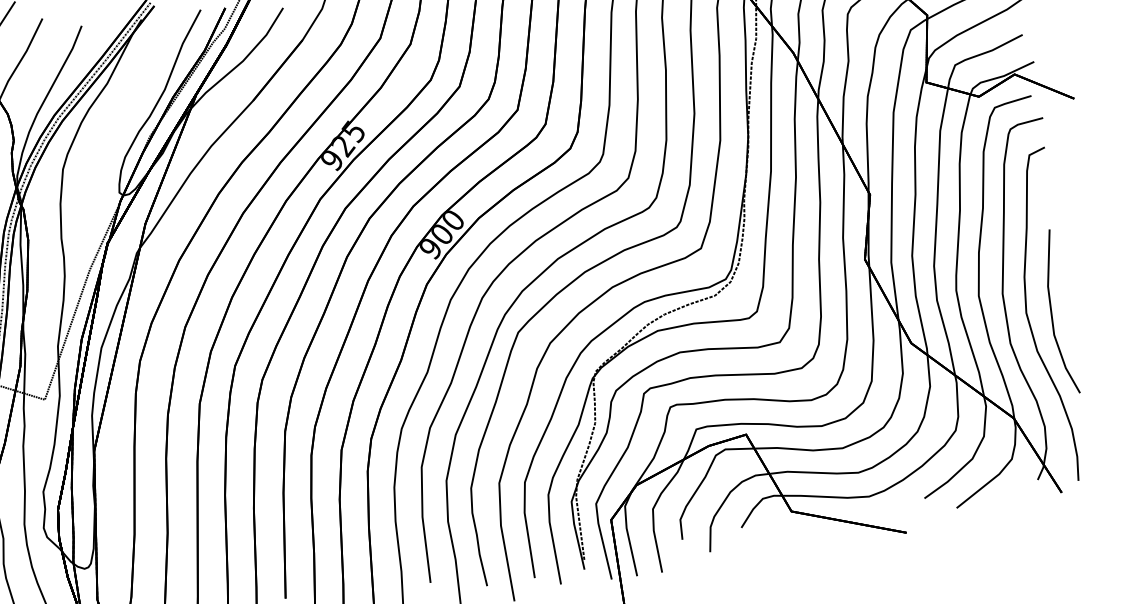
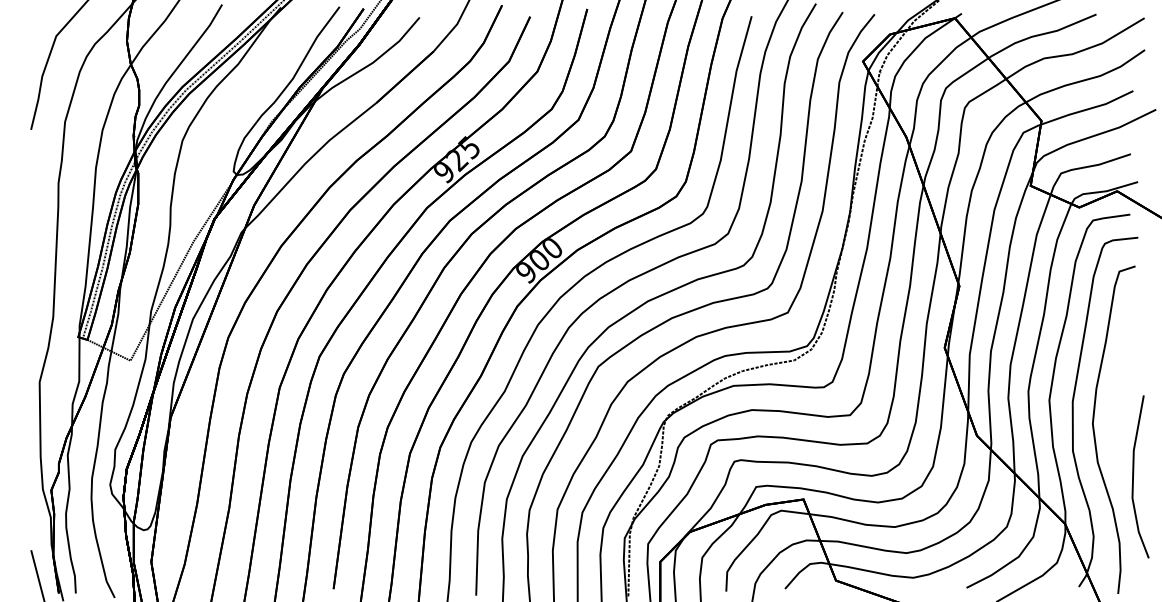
part: (1052, 309) -> (1134, 473), moved

